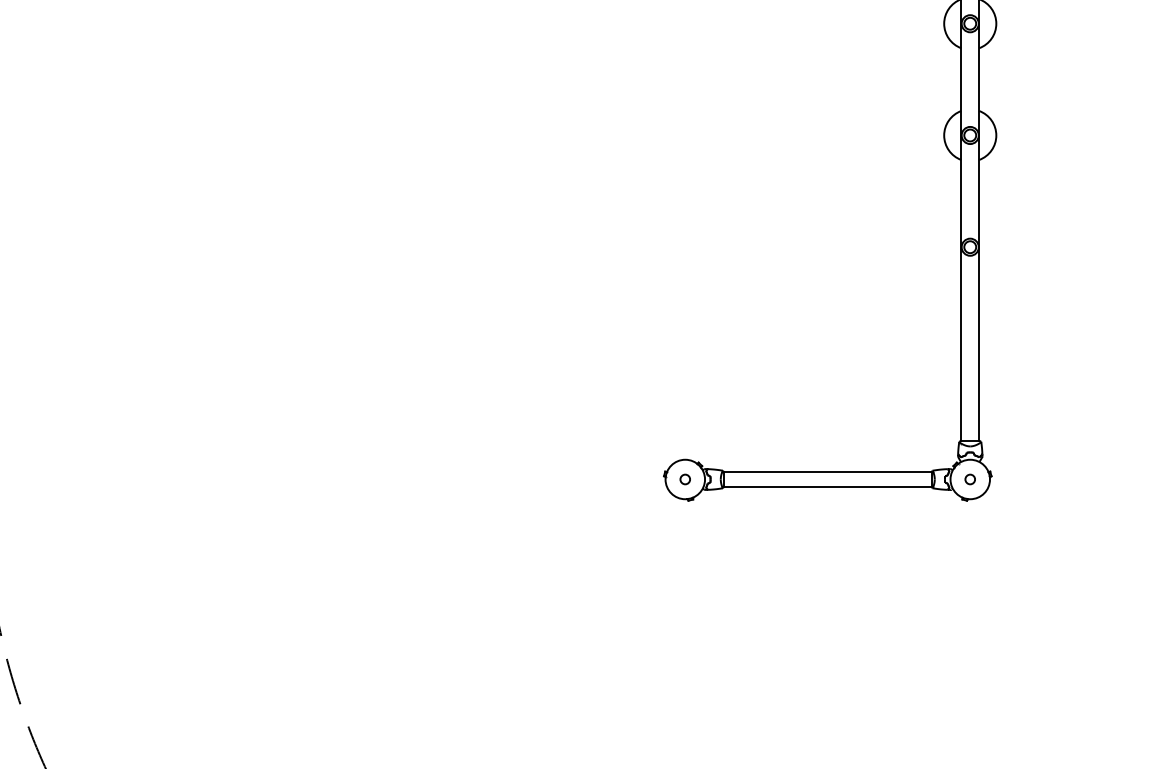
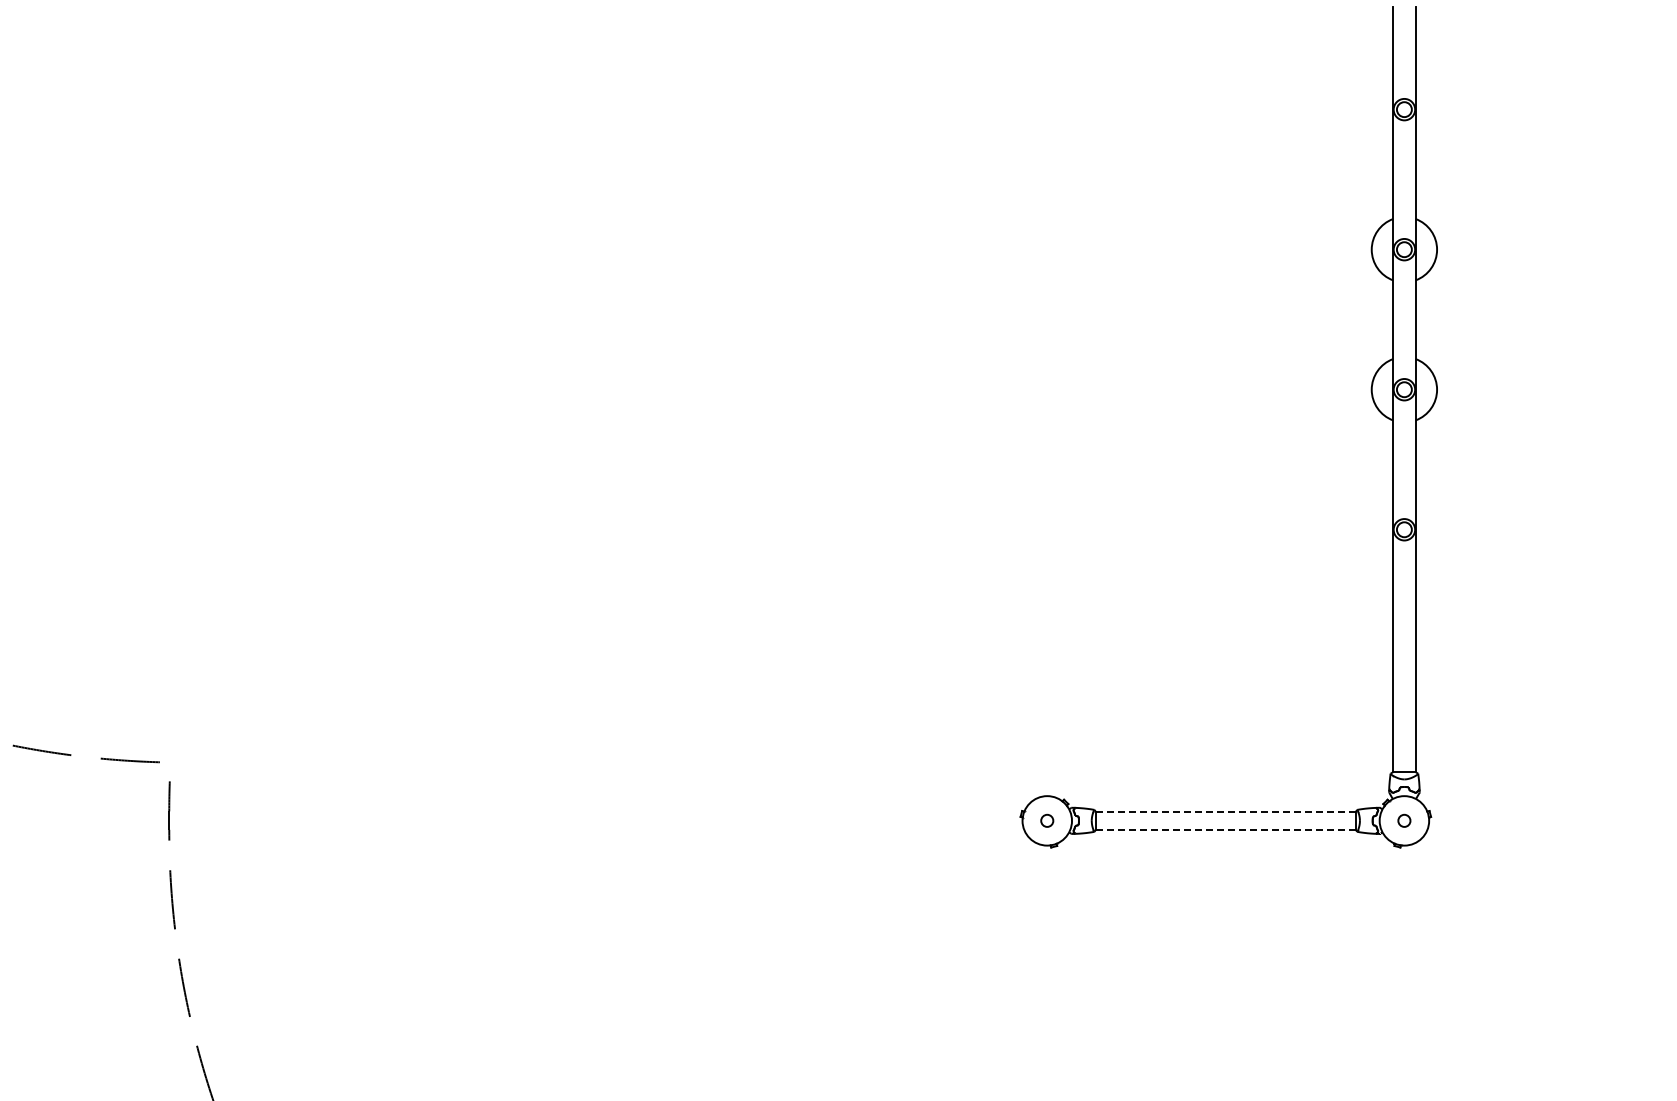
line: (827, 472) -> (1225, 812), solid -> dashed
line: (827, 486) -> (1225, 829), solid -> dashed

